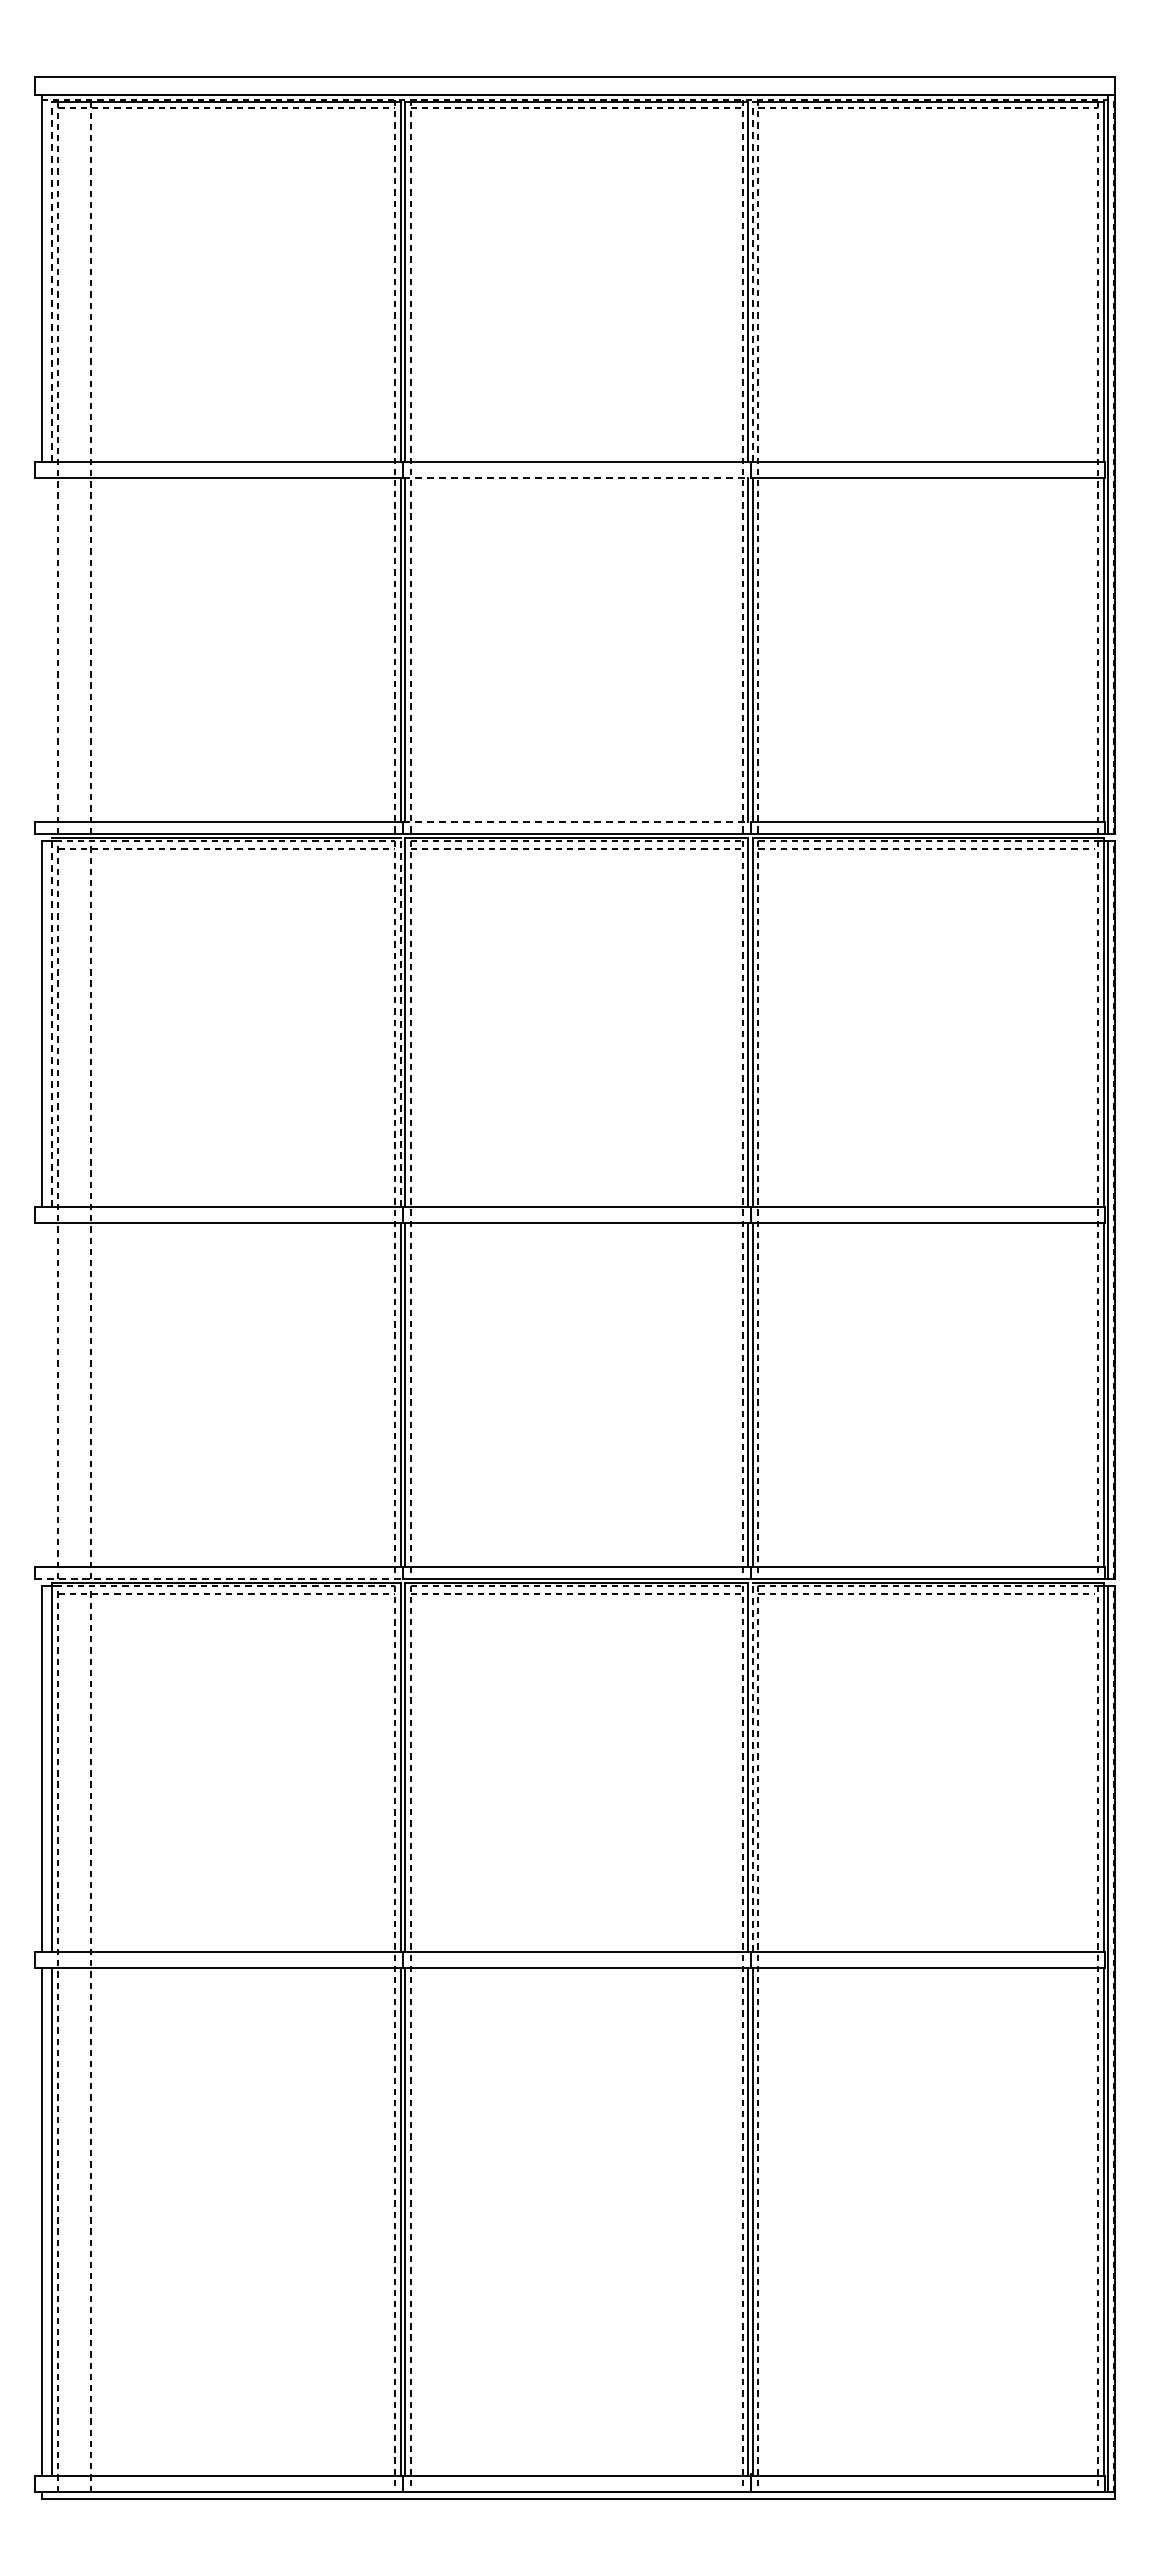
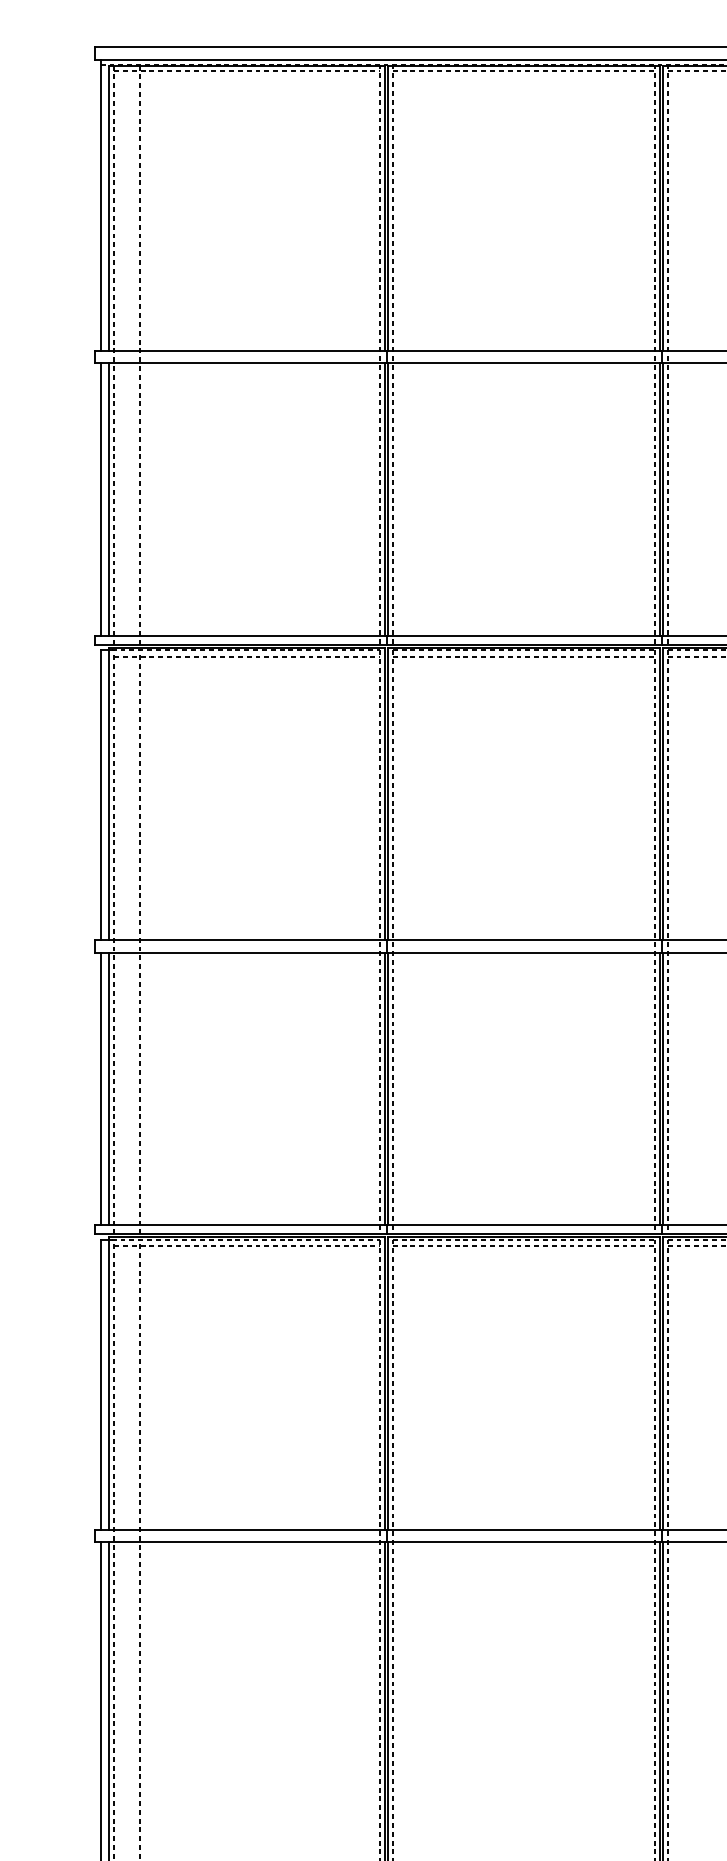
line: (52, 281) -> (109, 208), dashed -> solid
line: (753, 281) -> (663, 208), dashed -> solid
line: (576, 477) -> (523, 363), dashed -> solid
line: (41, 649) -> (100, 499), added
line: (52, 649) -> (109, 499), added
line: (576, 822) -> (523, 635), dashed -> solid
line: (52, 1022) -> (109, 794), dashed -> solid
line: (400, 1022) -> (384, 794), dashed -> solid
line: (41, 1394) -> (100, 1088), added
line: (52, 1394) -> (109, 1088), added
line: (219, 1578) -> (241, 1233), dashed -> solid
line: (753, 1767) -> (663, 1383), dashed -> solid

